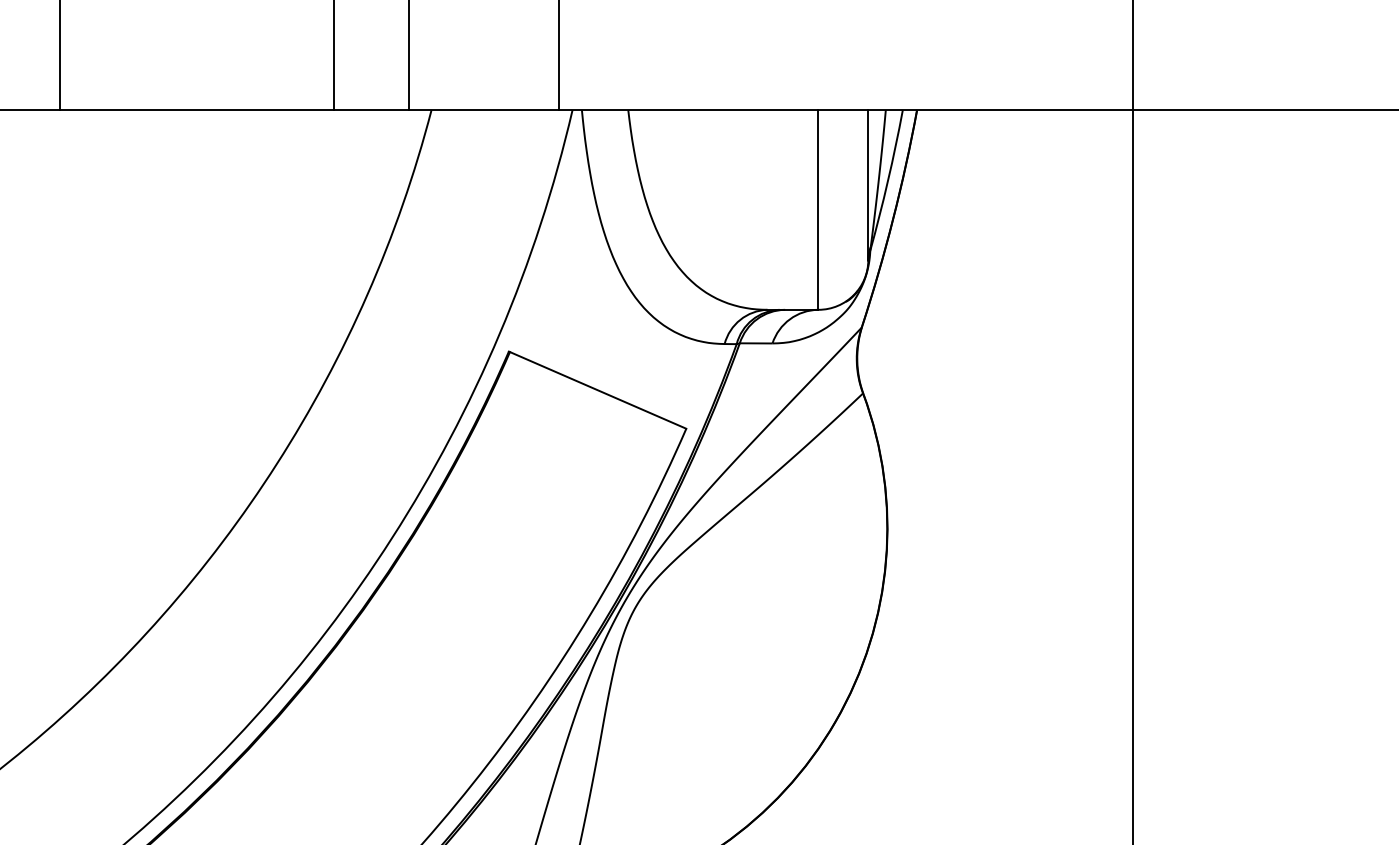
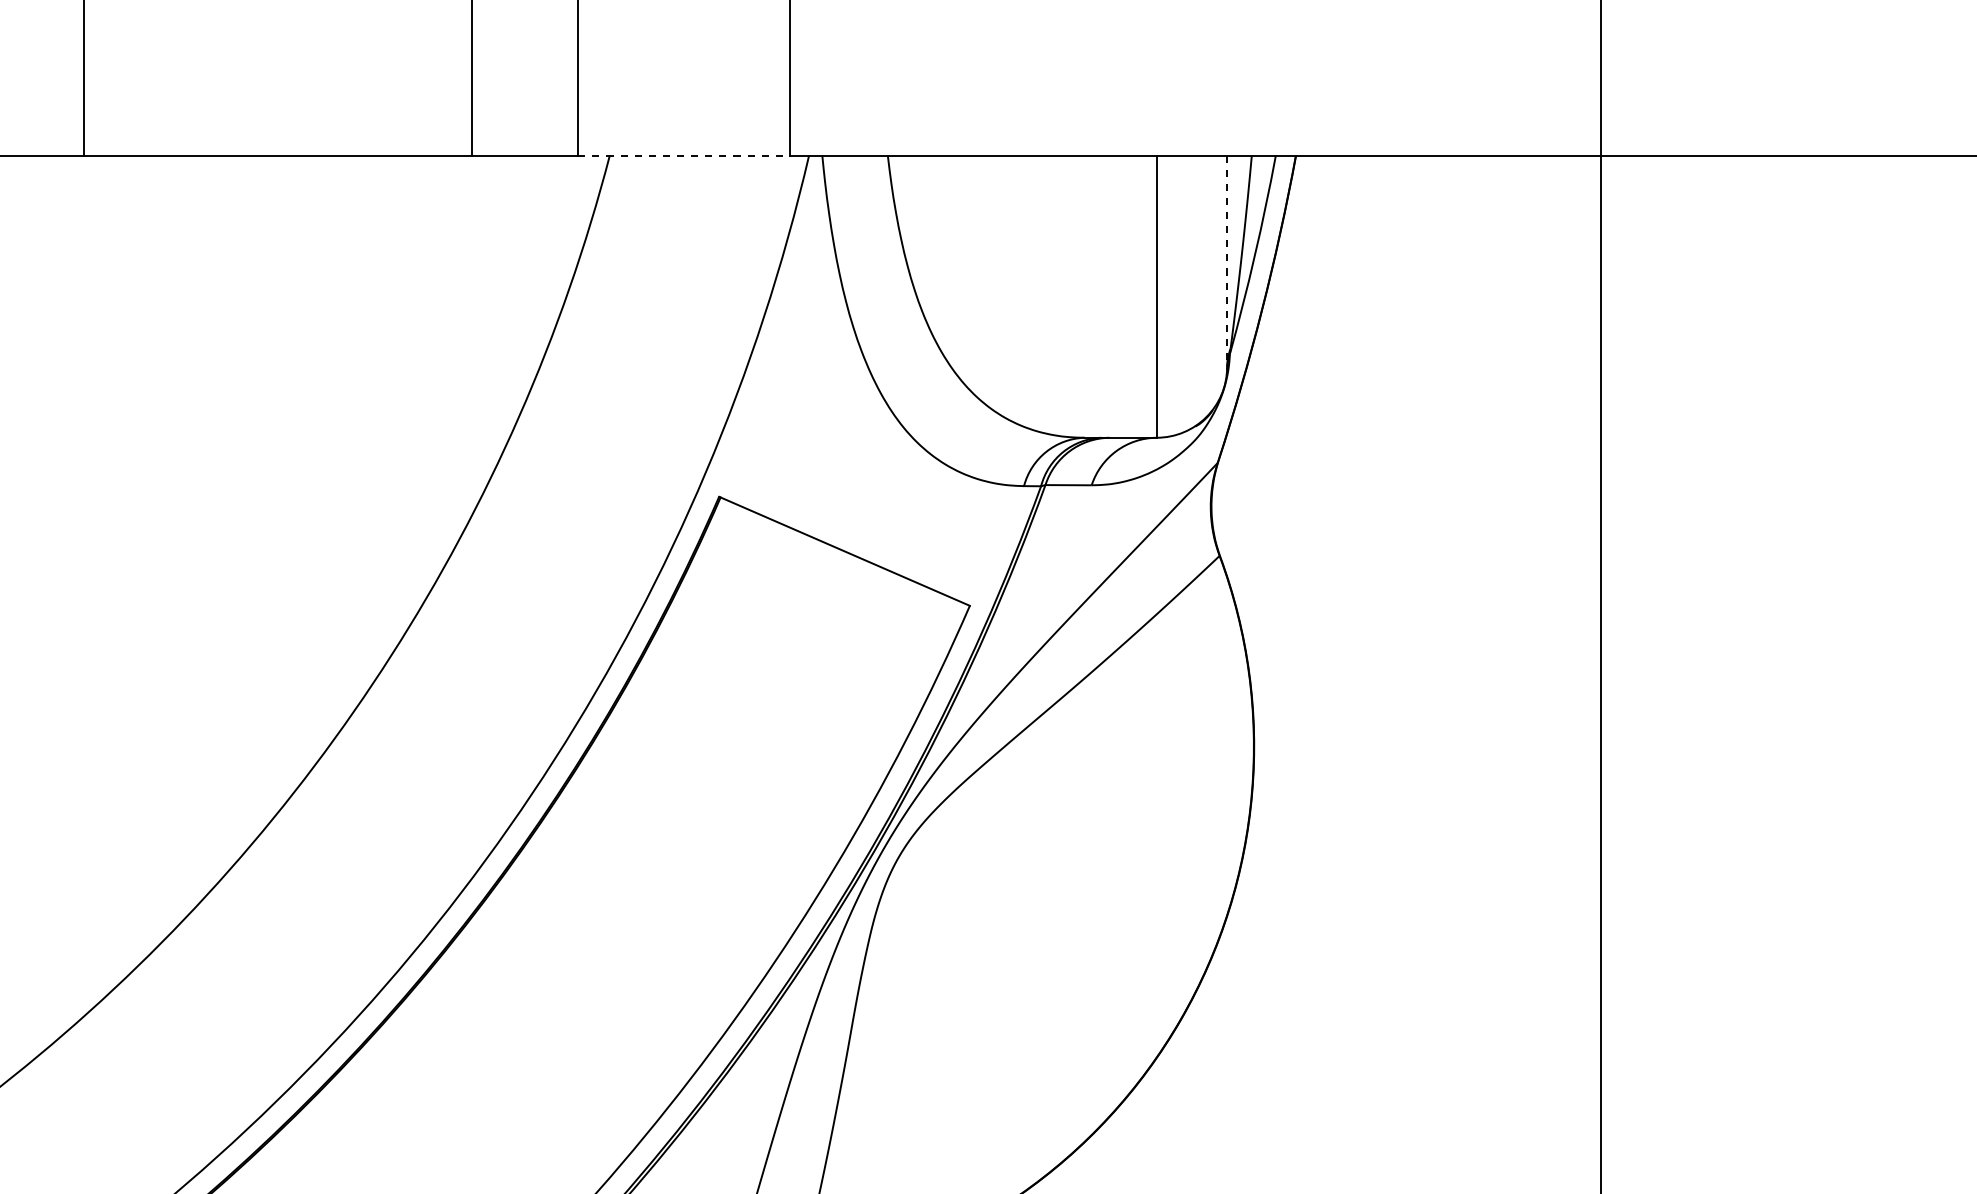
line: (484, 110) -> (684, 155), solid -> dashed
line: (868, 185) -> (1227, 261), solid -> dashed

